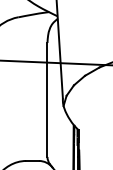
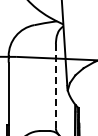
line: (46, 100) -> (55, 86), solid -> dashed

